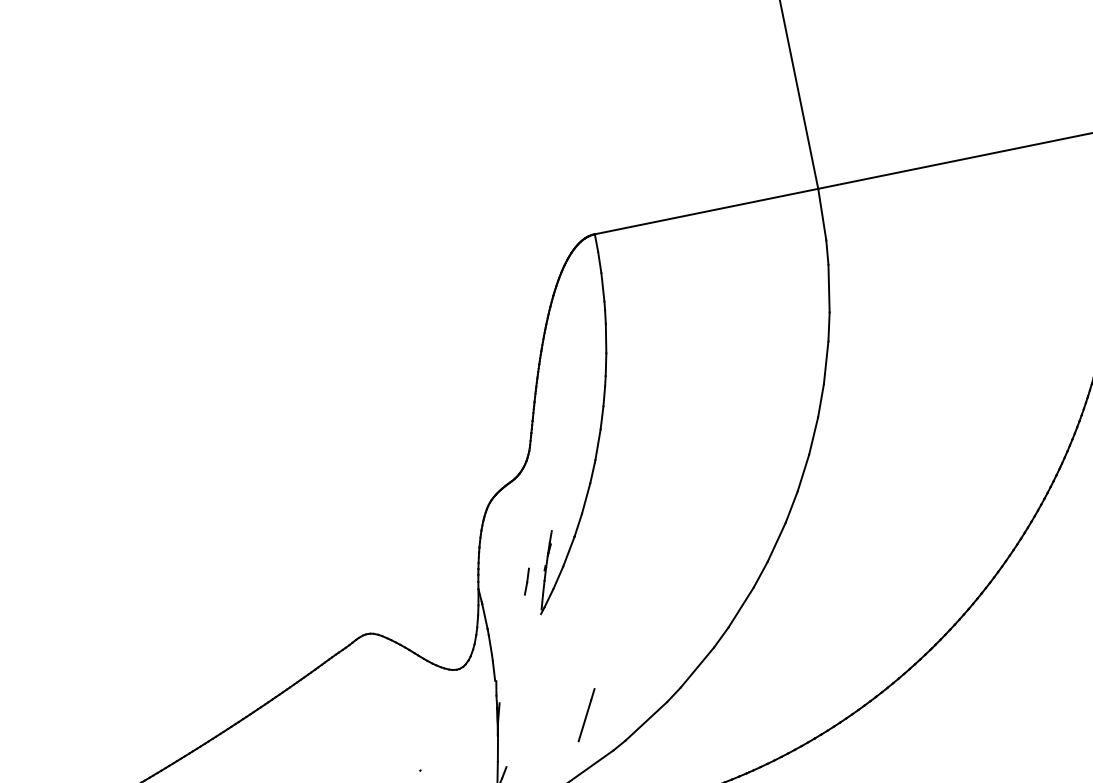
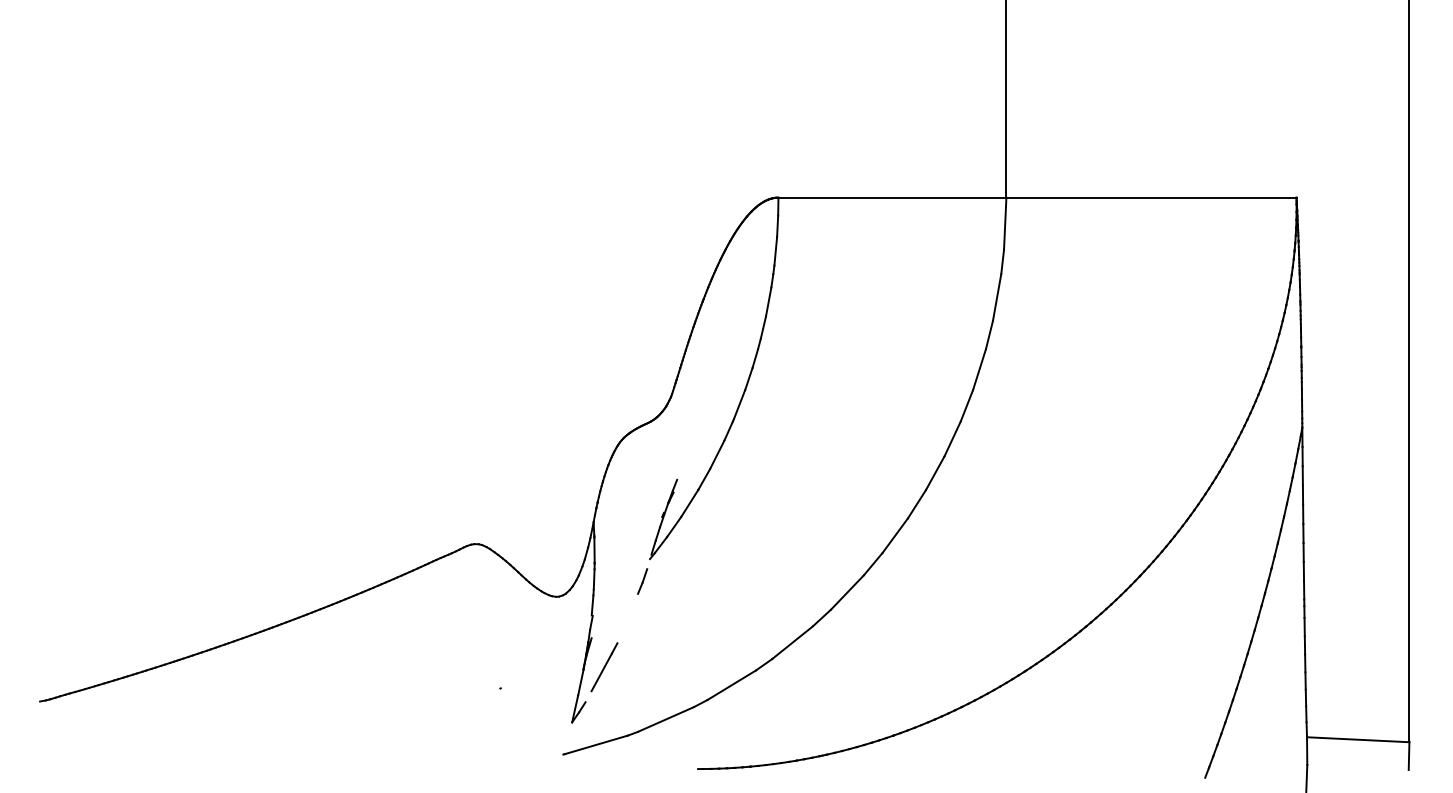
line: (526, 581) -> (642, 581), moved
line: (586, 715) -> (604, 667), moved

